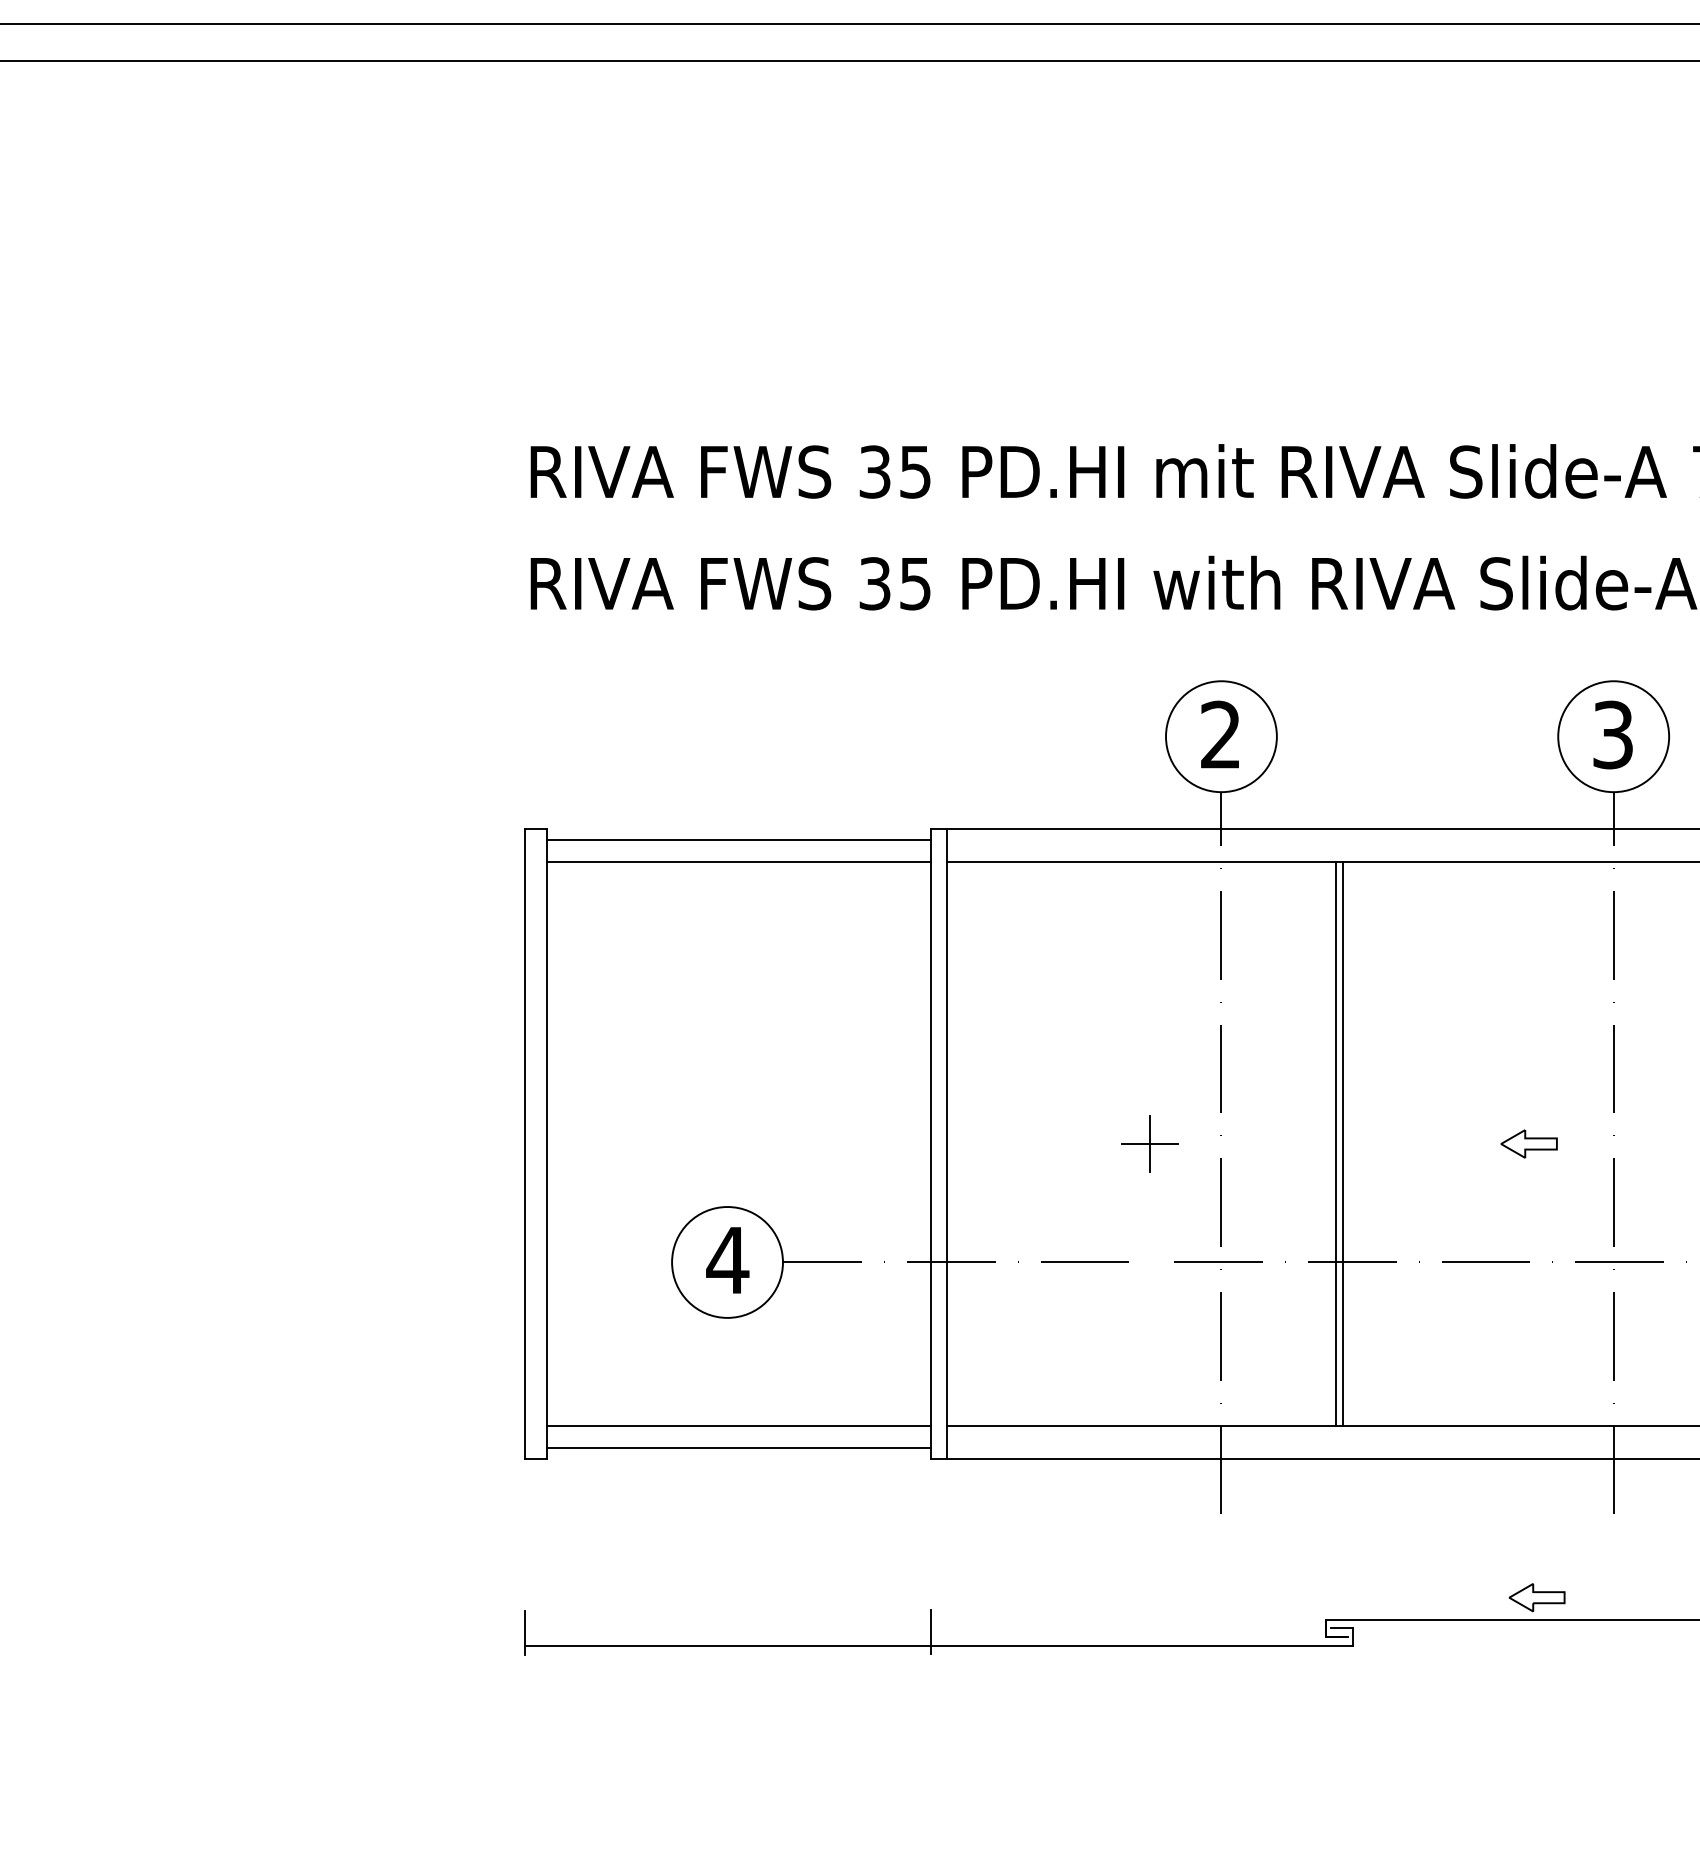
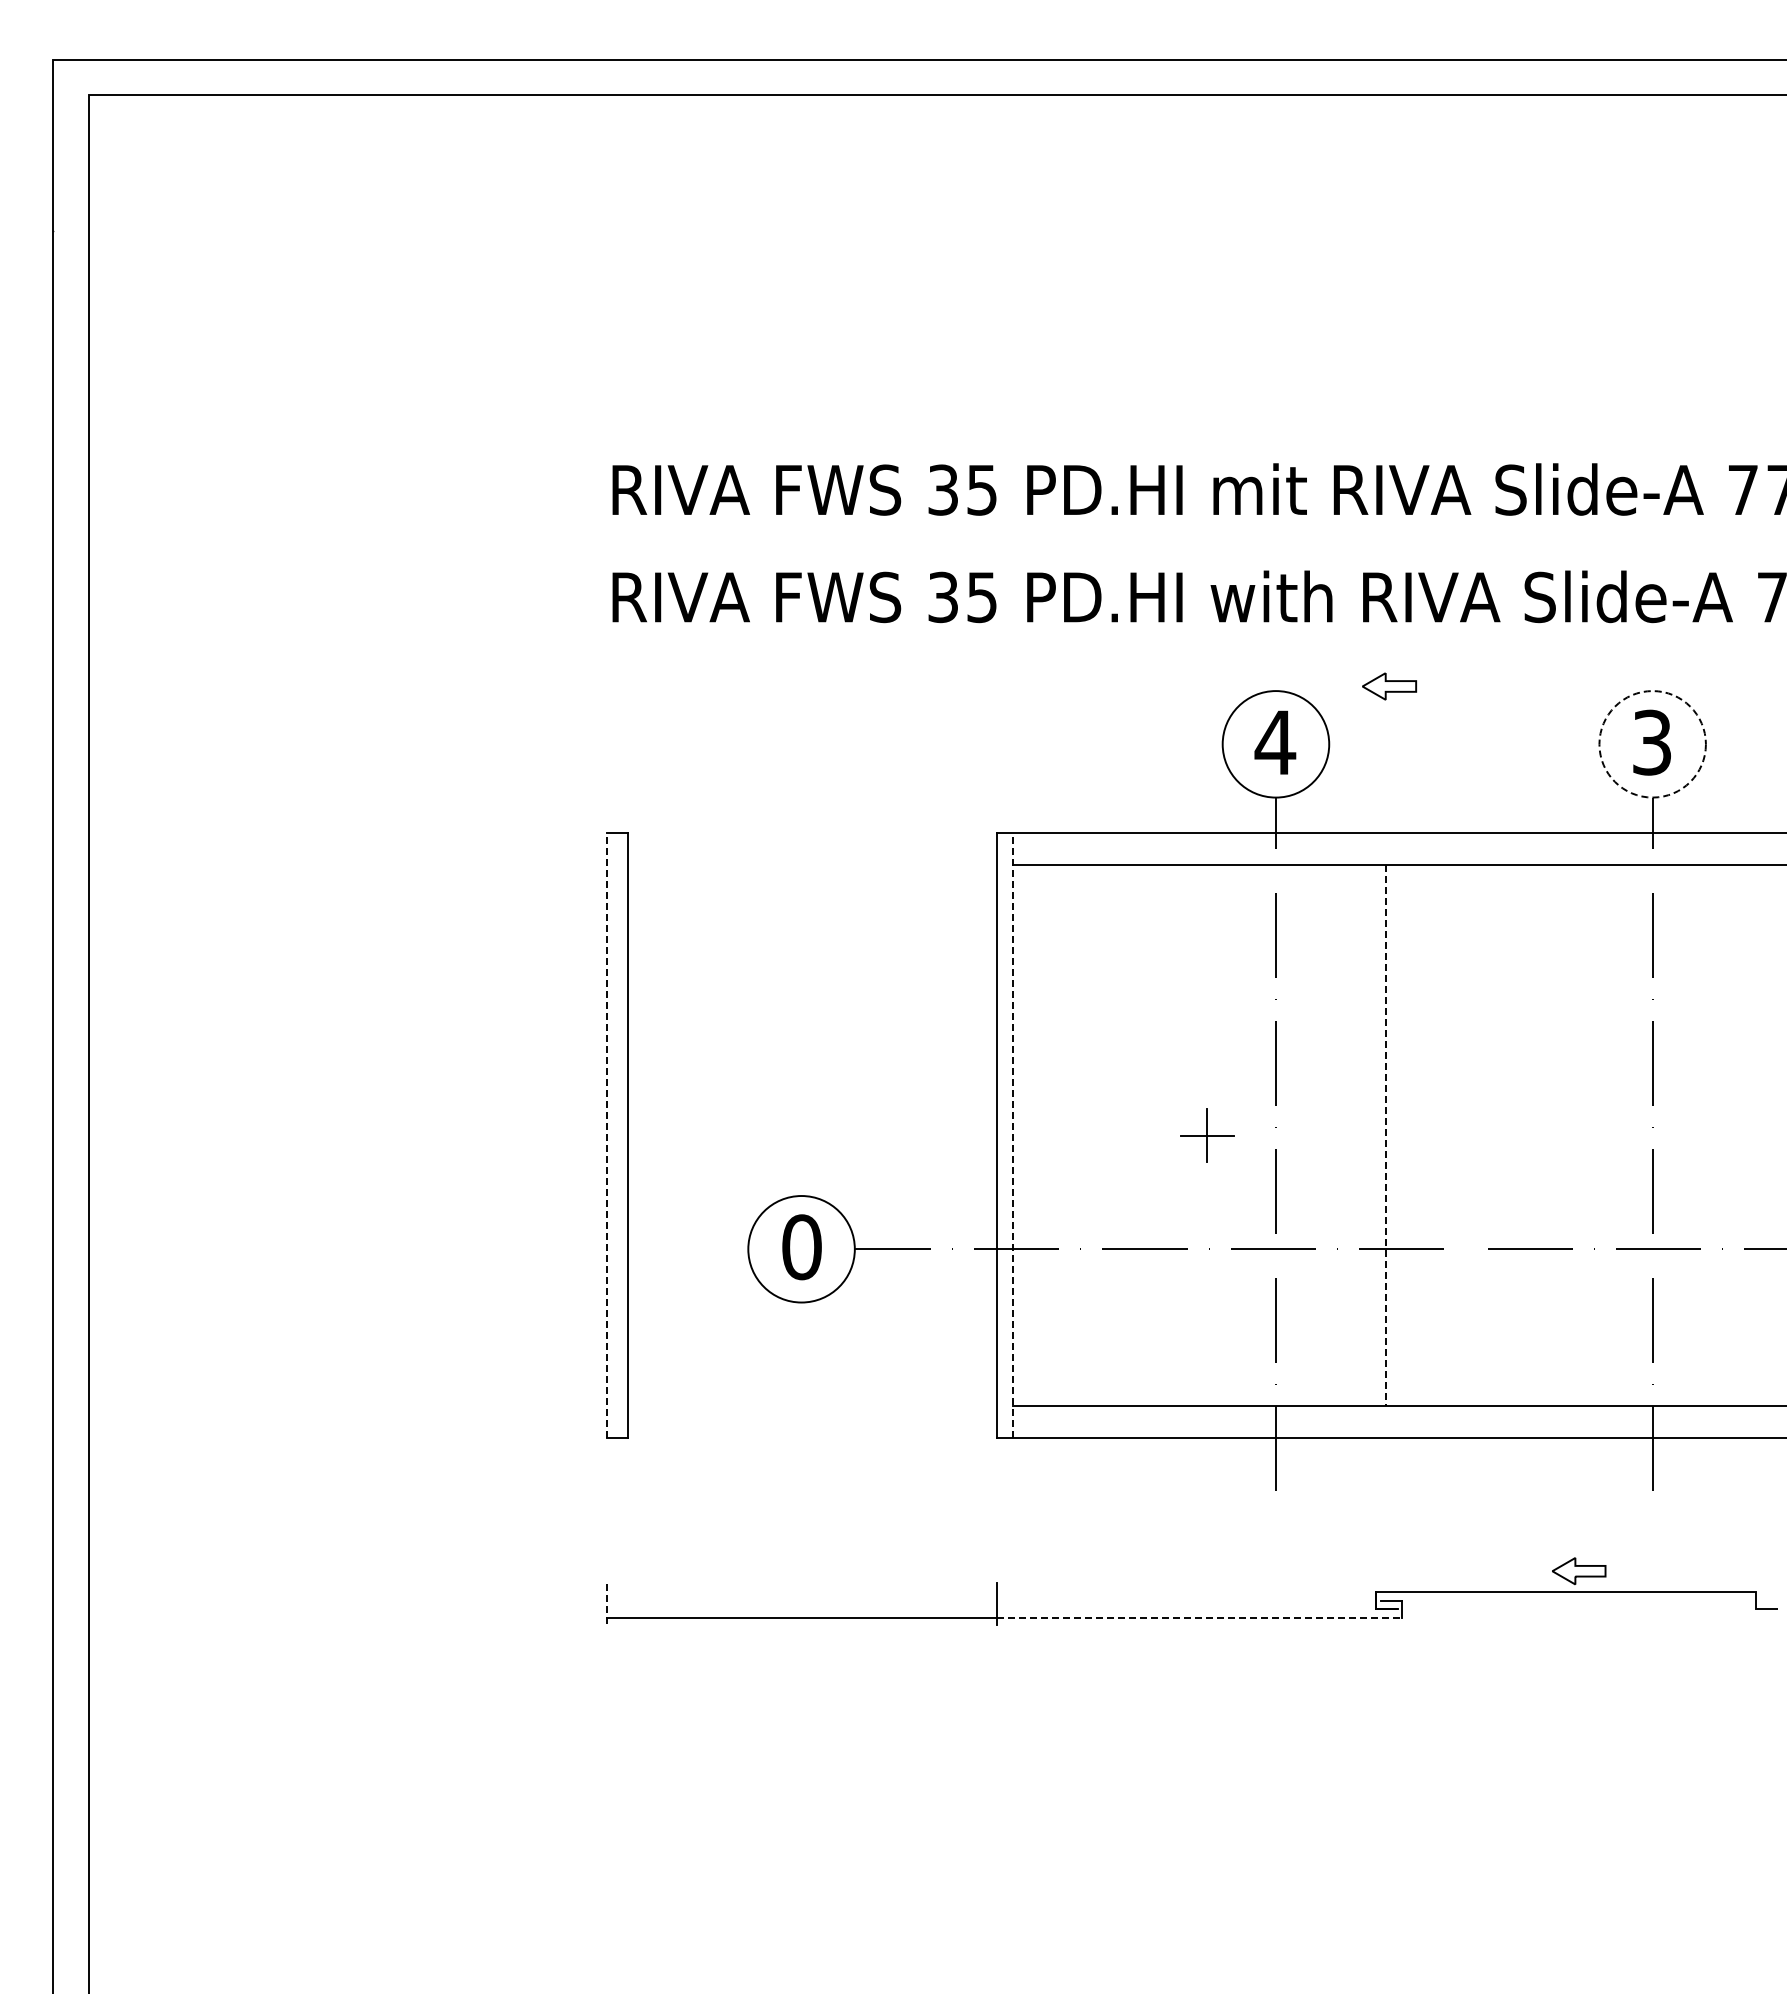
text: (1220, 733) -> (1275, 741), 2 -> 4
circle: (1613, 736) -> (1652, 744), solid -> dashed
line: (737, 839) -> (811, 843), removed
line: (737, 861) -> (811, 864), removed
line: (524, 1142) -> (606, 1134), solid -> dashed
line: (947, 1142) -> (1012, 1134), solid -> dashed
line: (1336, 1144) -> (1386, 1135), solid -> dashed
line: (1342, 1144) -> (1392, 1135), removed
part: (1529, 1144) -> (1389, 686), moved
text: (727, 1260) -> (801, 1247), 4 -> 0
line: (737, 1426) -> (811, 1406), removed
line: (737, 1448) -> (811, 1427), removed
line: (524, 1633) -> (606, 1605), solid -> dashed
line: (1141, 1645) -> (1199, 1617), solid -> dashed

